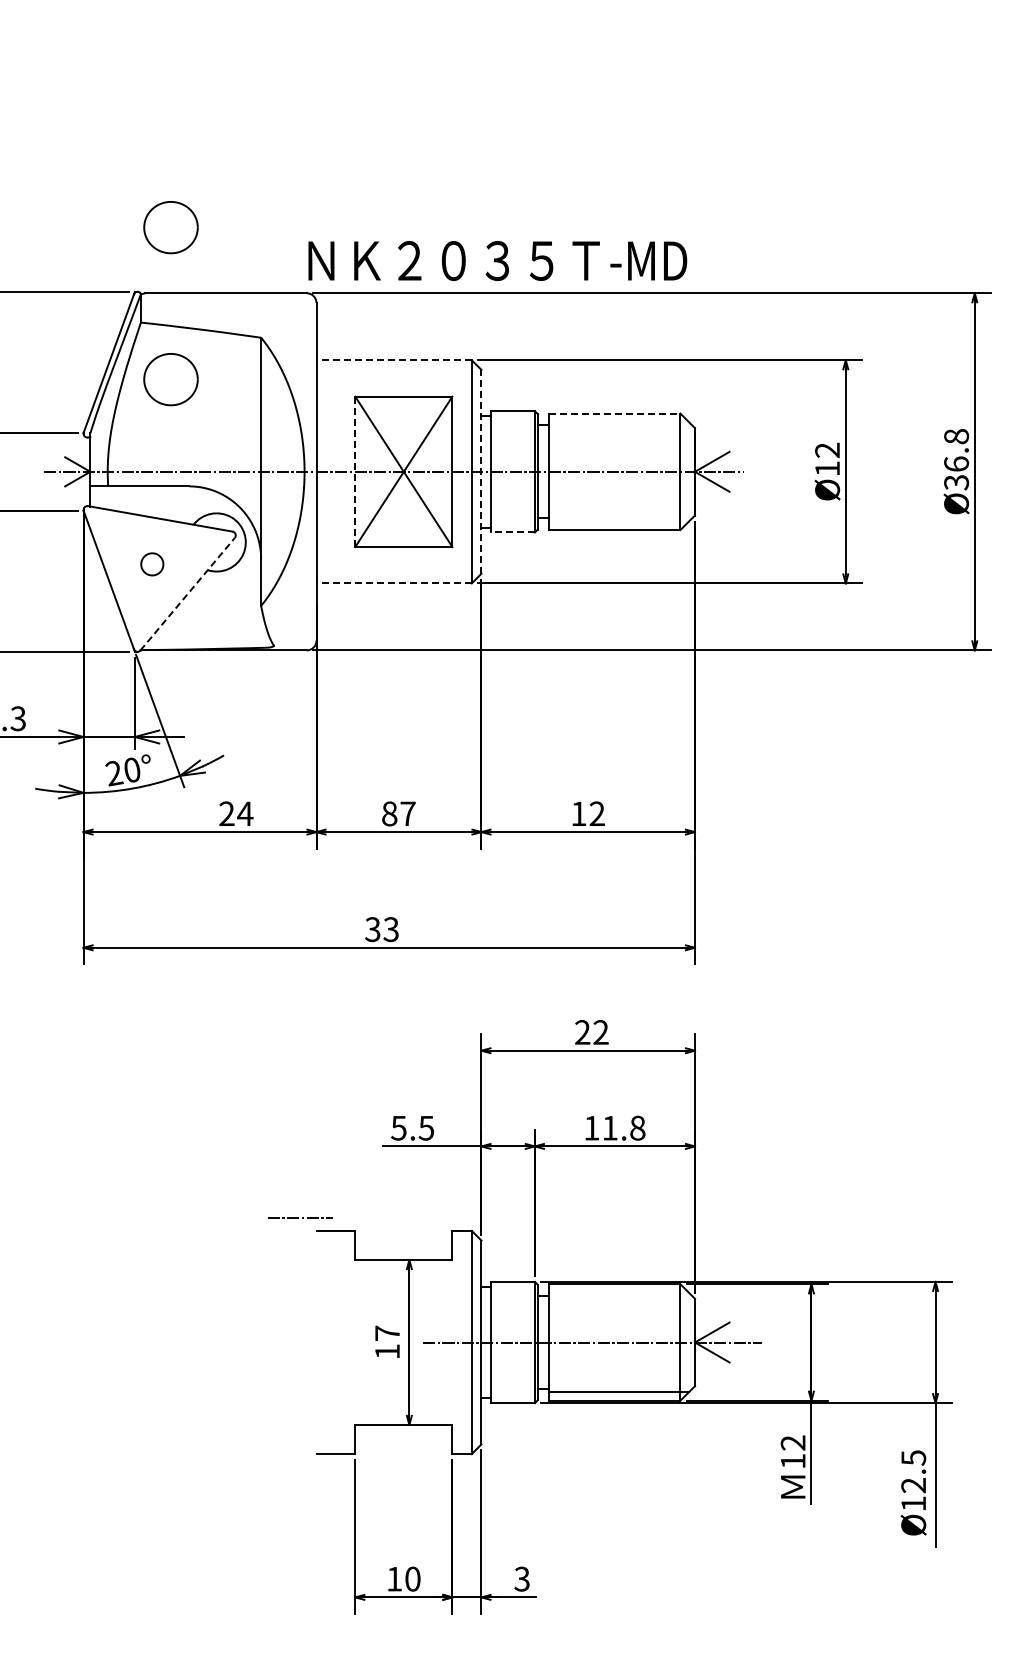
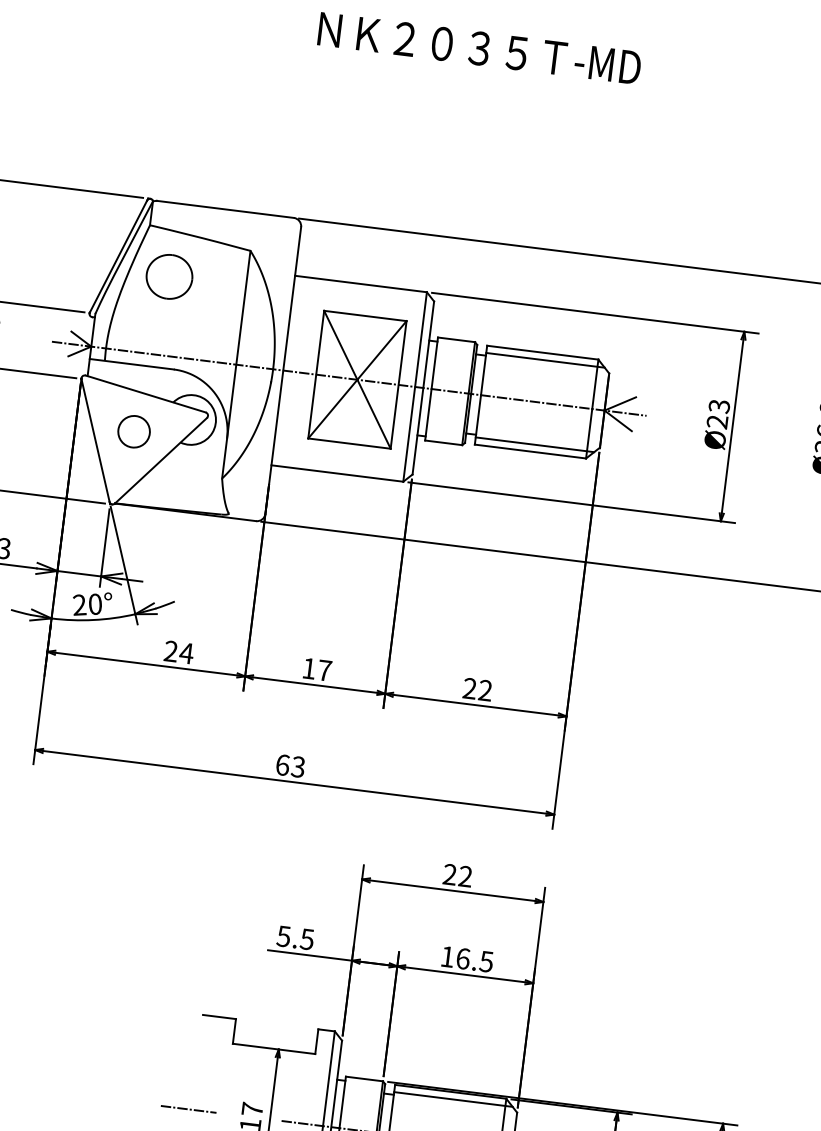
part: (170, 227) -> (185, 147), removed
text: (497, 260) -> (479, 48), moved
line: (394, 360) -> (361, 284), dashed -> solid
line: (614, 413) -> (542, 352), dashed -> solid
line: (618, 422) -> (544, 360), added
text: (827, 459) -> (718, 414), Ø12 -> Ø23
line: (355, 471) -> (316, 374), dashed -> solid
line: (481, 471) -> (423, 387), dashed -> solid
line: (618, 521) -> (534, 444), added
line: (513, 532) -> (444, 442), dashed -> solid
circle: (151, 563) -> (133, 430), size x1.67
line: (394, 583) -> (337, 473), dashed -> solid
line: (187, 594) -> (160, 461), dashed -> solid
text: (389, 813) -> (309, 668), 87 -> 17
text: (578, 813) -> (469, 688), 12 -> 22
text: (372, 929) -> (282, 765), 33 -> 63
text: (624, 1127) -> (475, 959), 11.8 -> 16.5
line: (298, 1217) -> (186, 1109), moved
line: (618, 1292) -> (452, 1099), added

